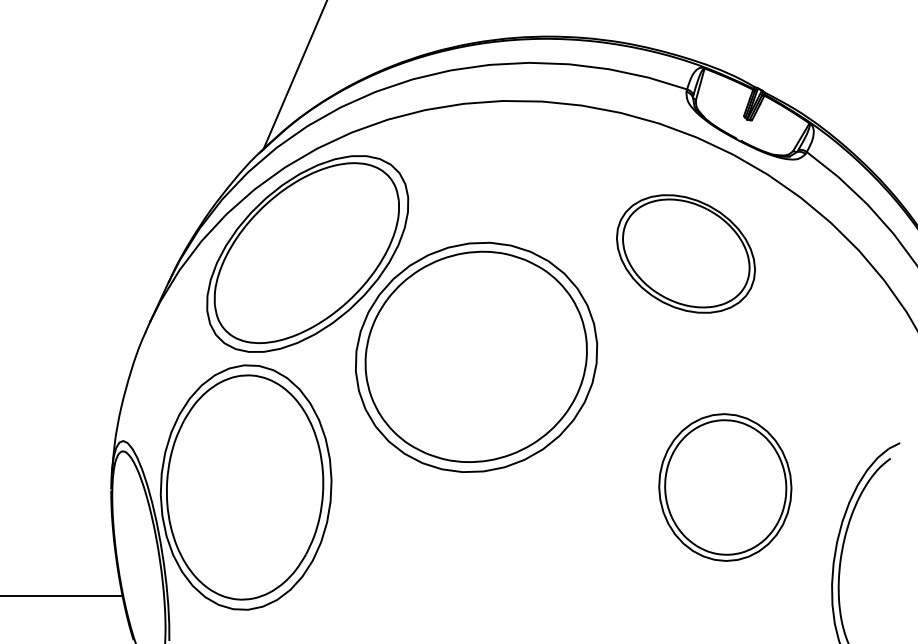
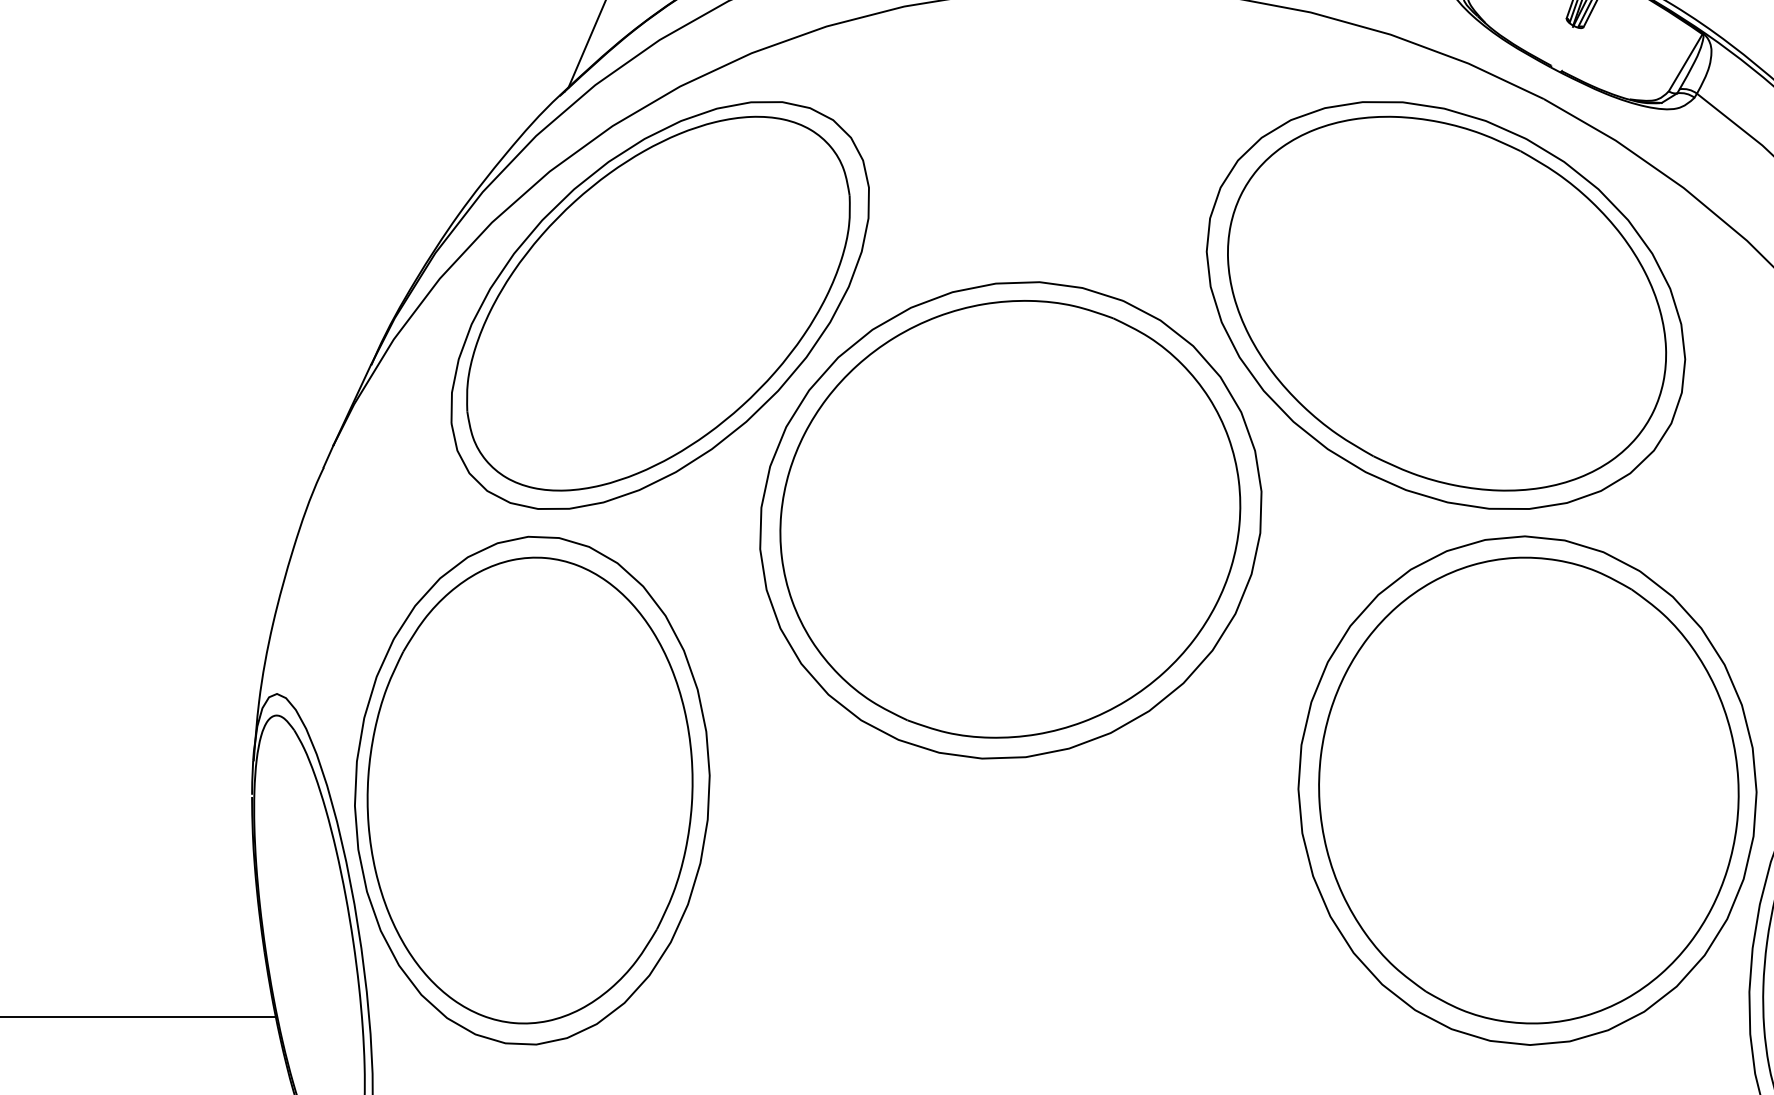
part: (685, 253) -> (1444, 304), size x1.67
part: (725, 487) -> (1528, 790), size x1.67

